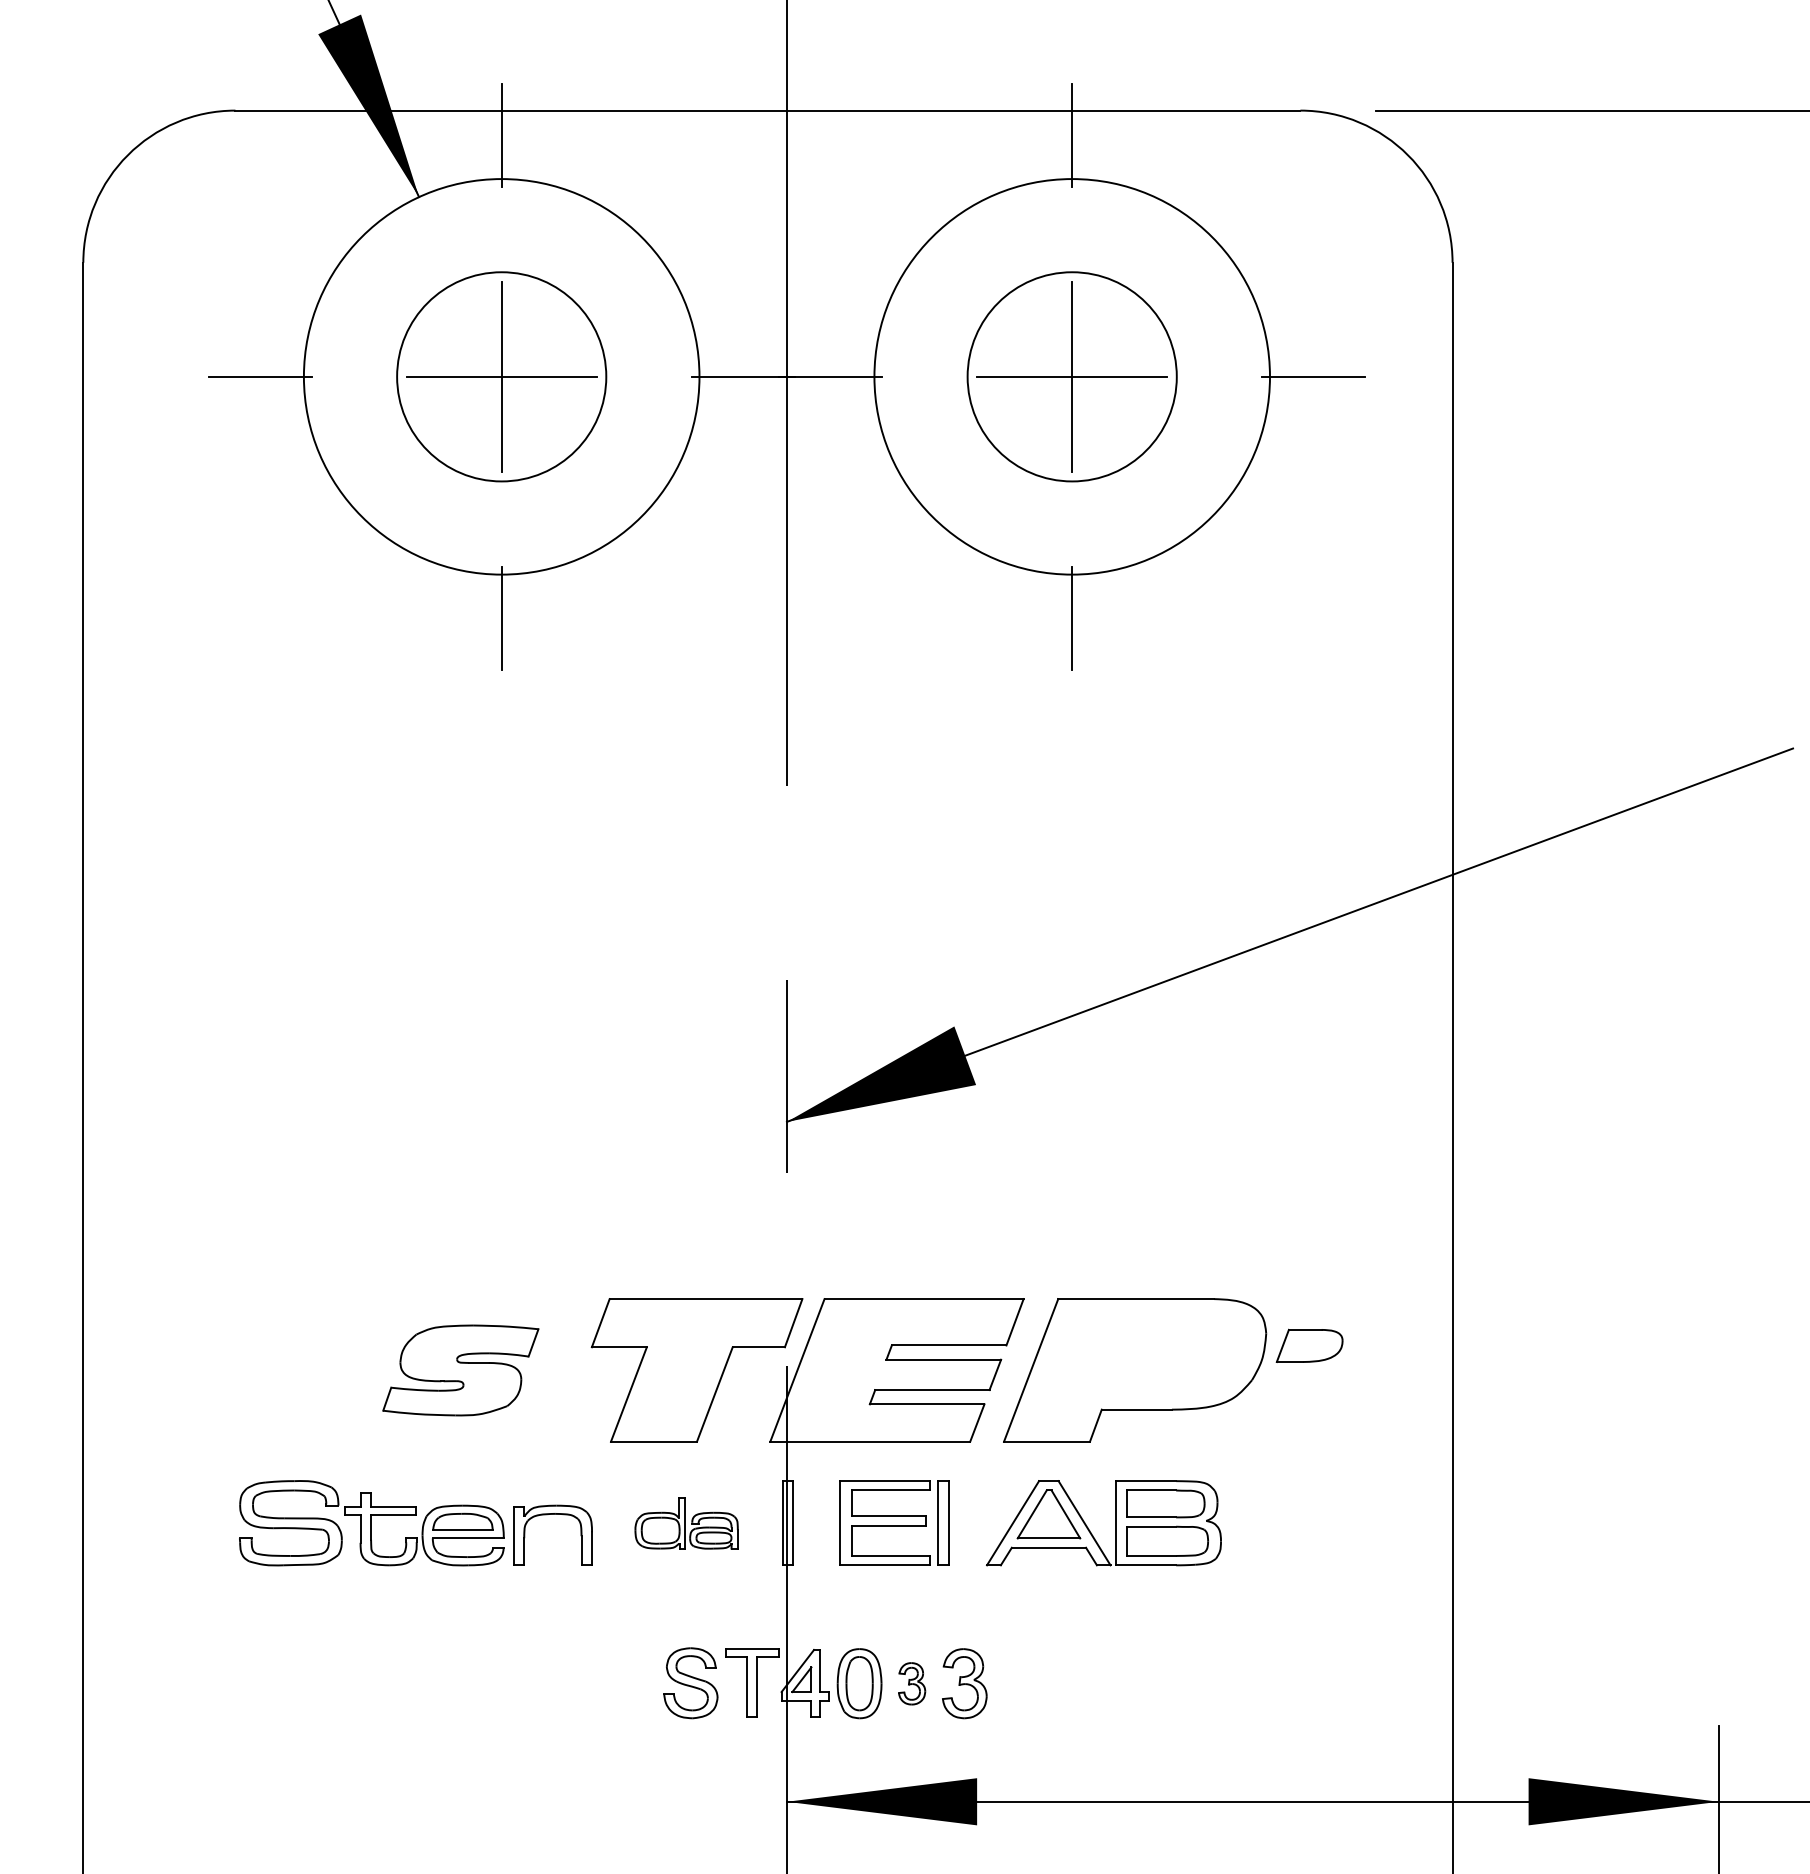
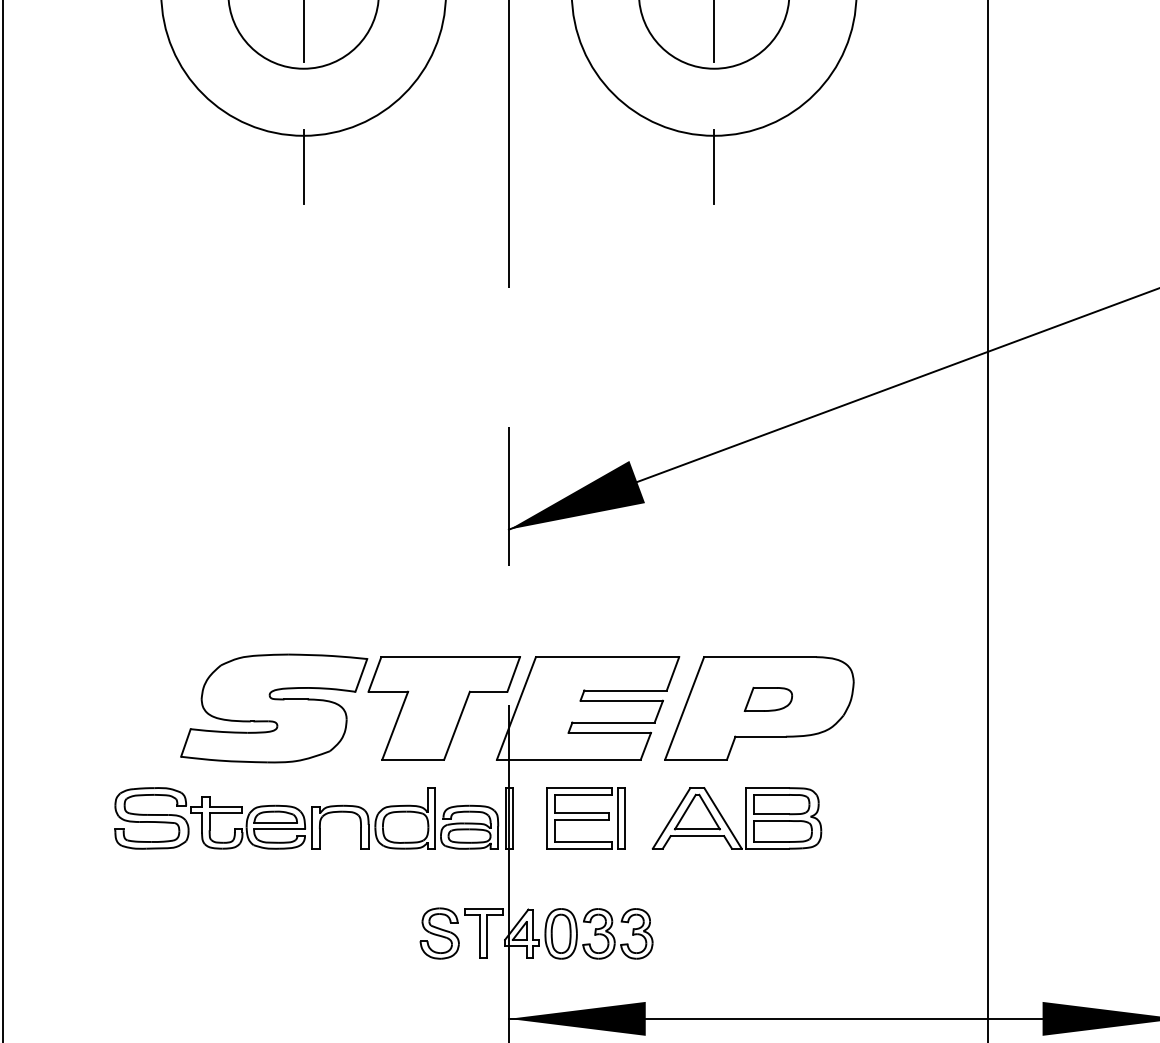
part: (1309, 1345) -> (768, 699), moved
part: (460, 1370) -> (273, 708), size x1.67
part: (686, 1523) -> (436, 818), size x1.67
part: (911, 1683) -> (598, 933), size x1.67

